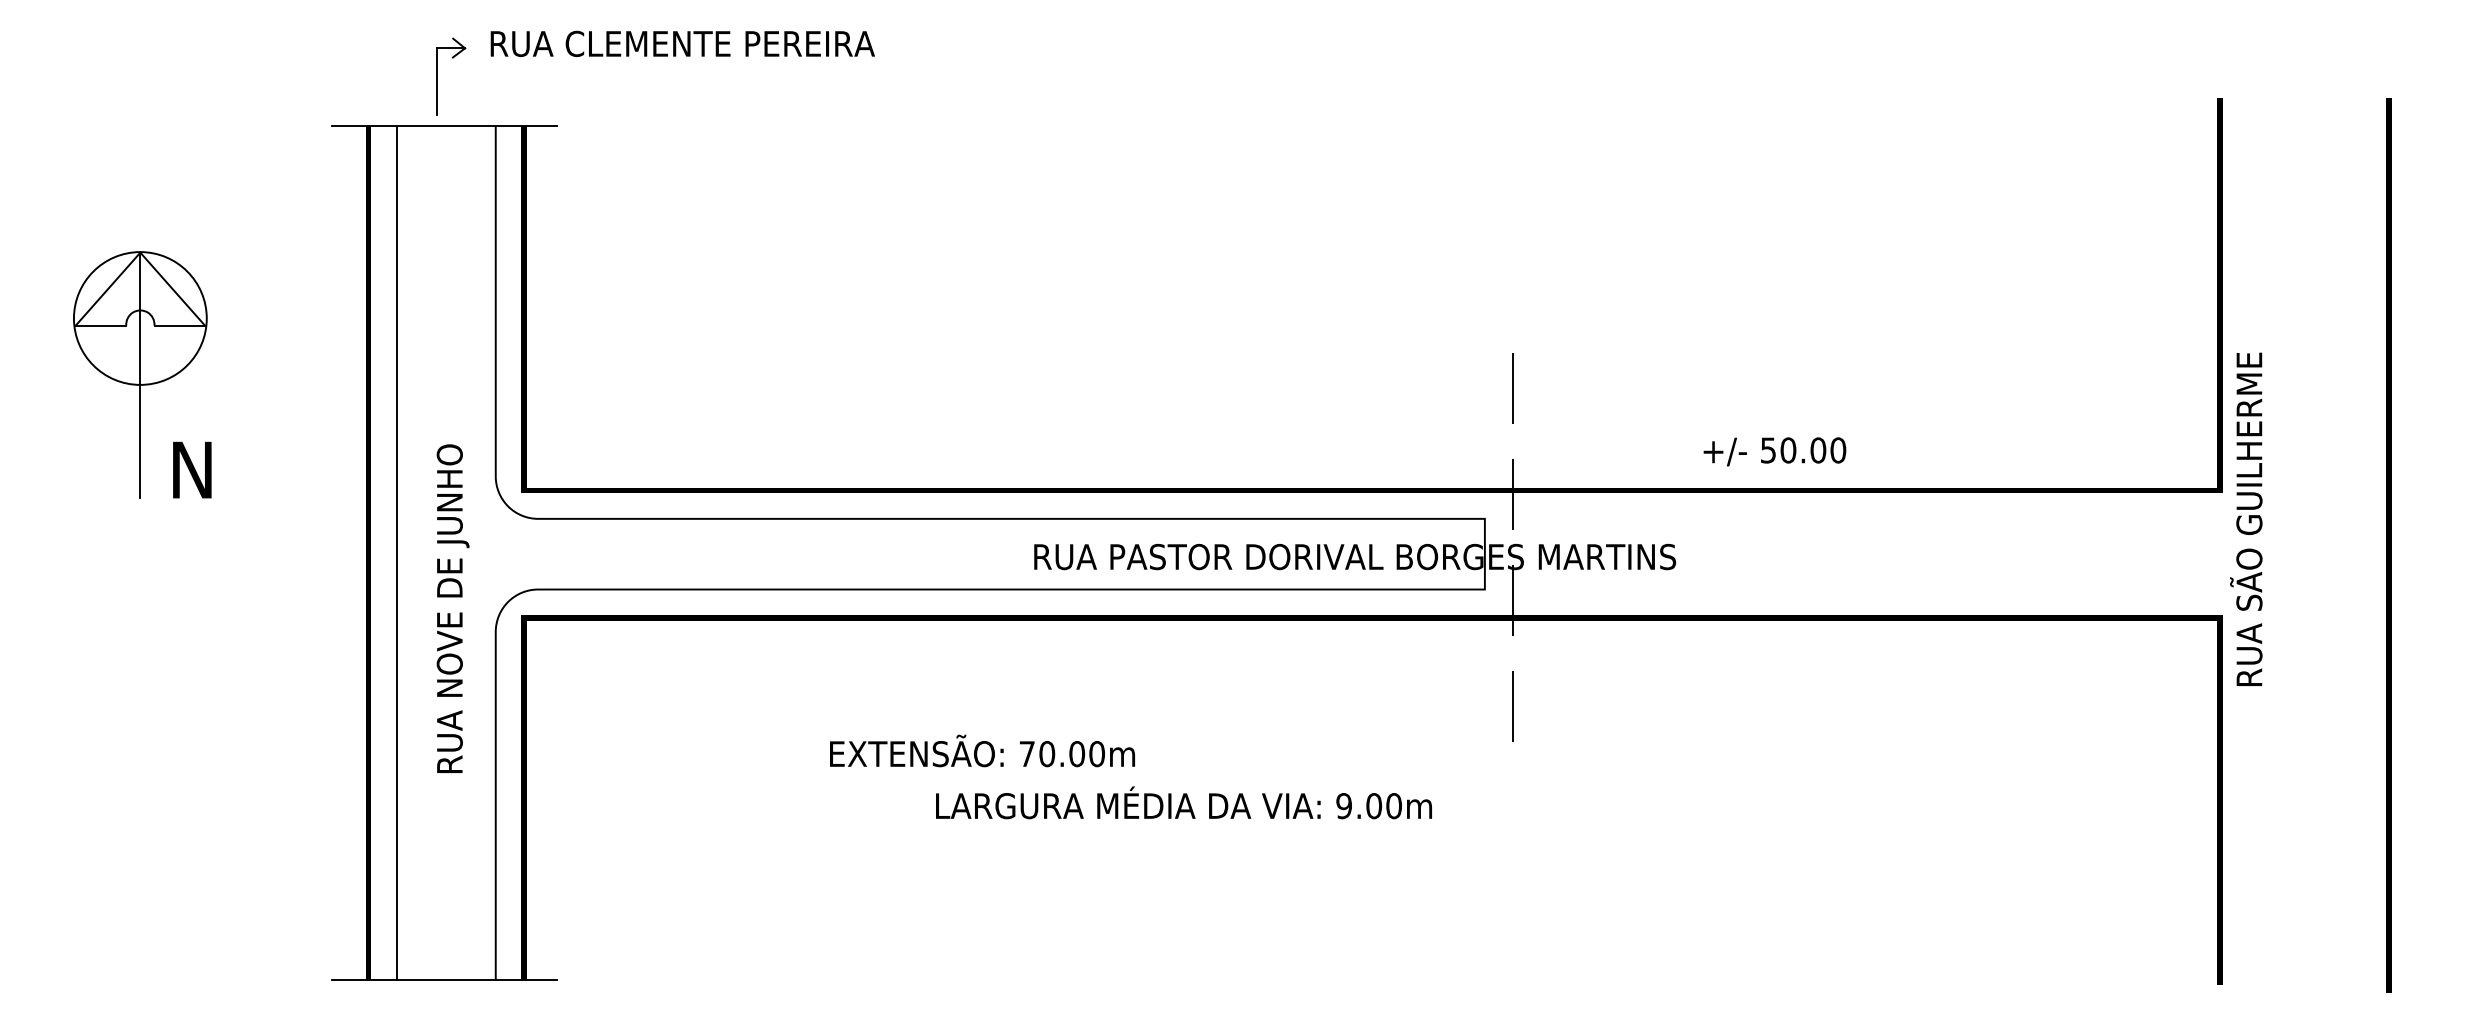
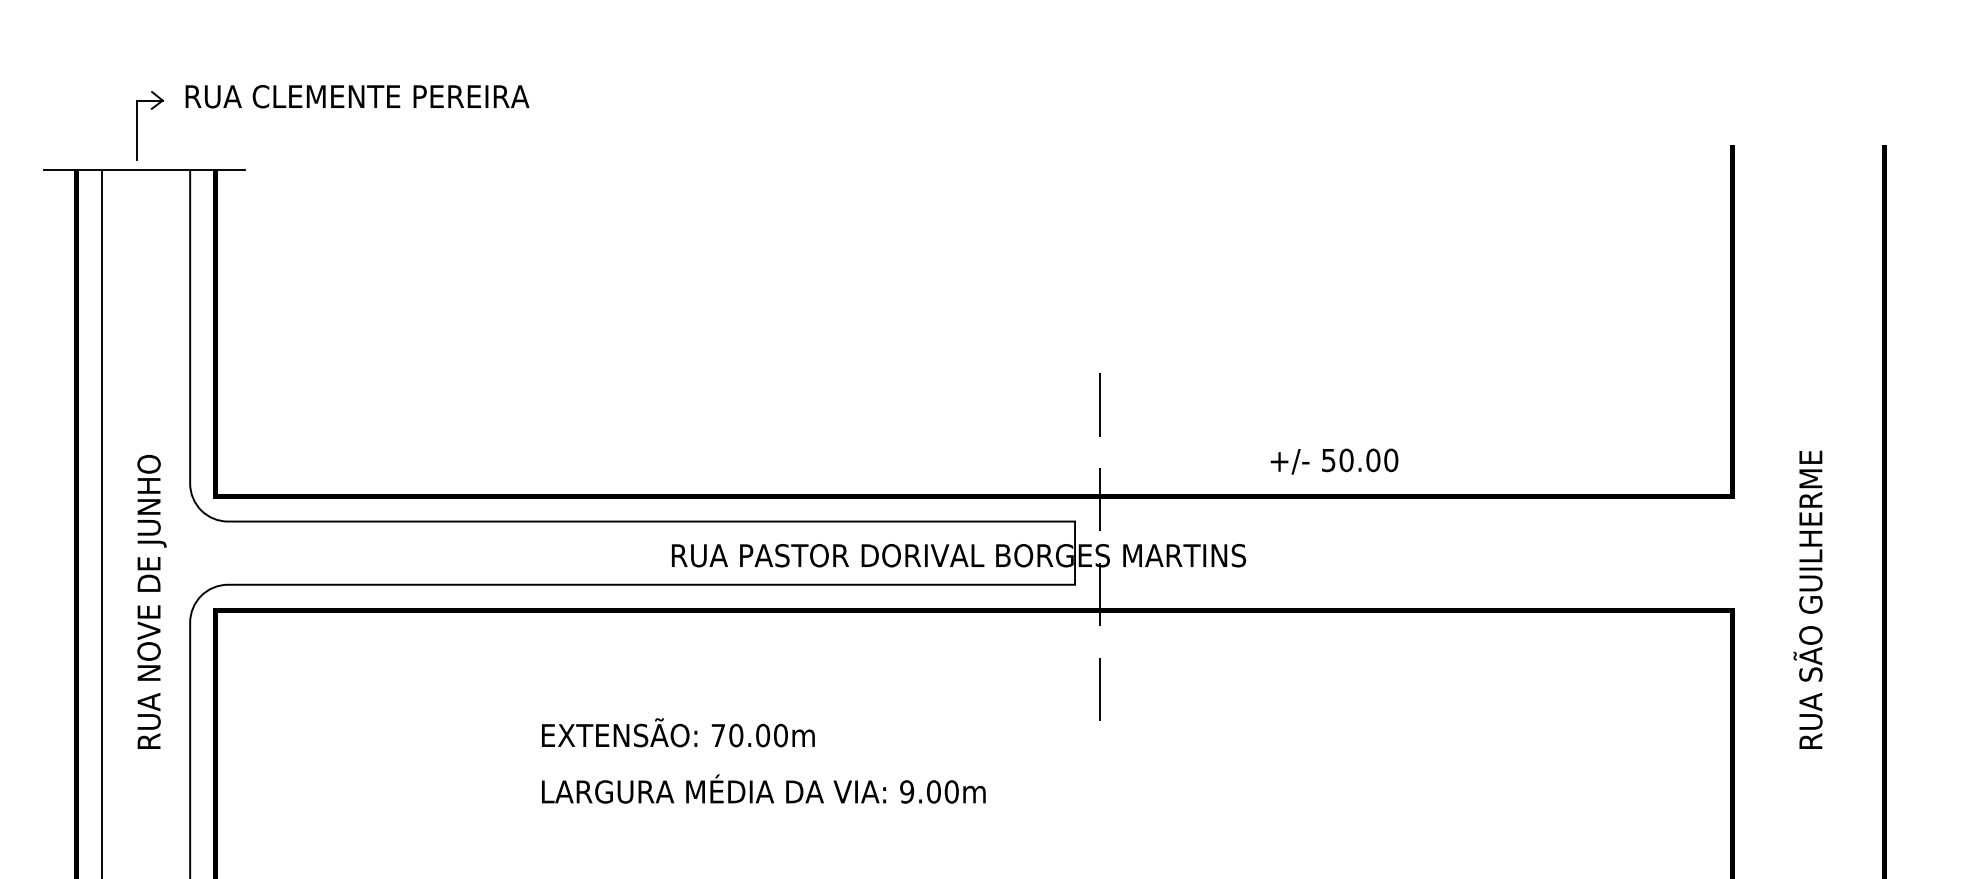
text: (2246, 518) -> (1808, 599), moved
text: (982, 750) -> (678, 732), moved
text: (1183, 802) -> (763, 788), moved

